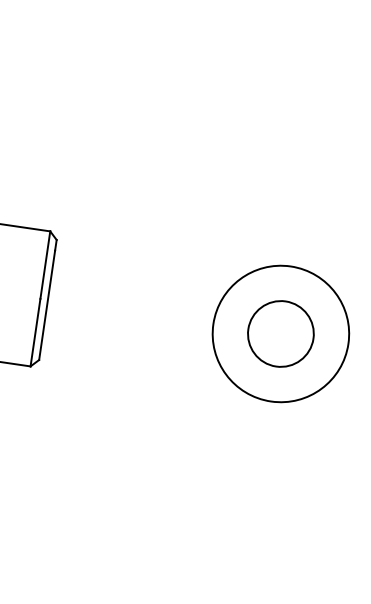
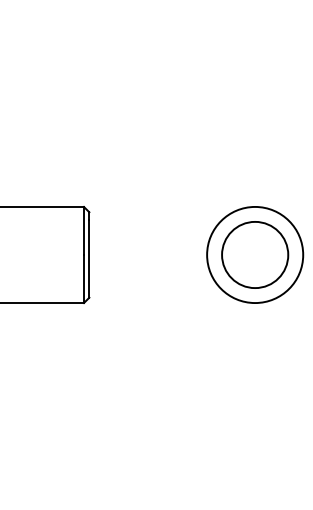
circle: (281, 333) -> (255, 254), size x1.43

